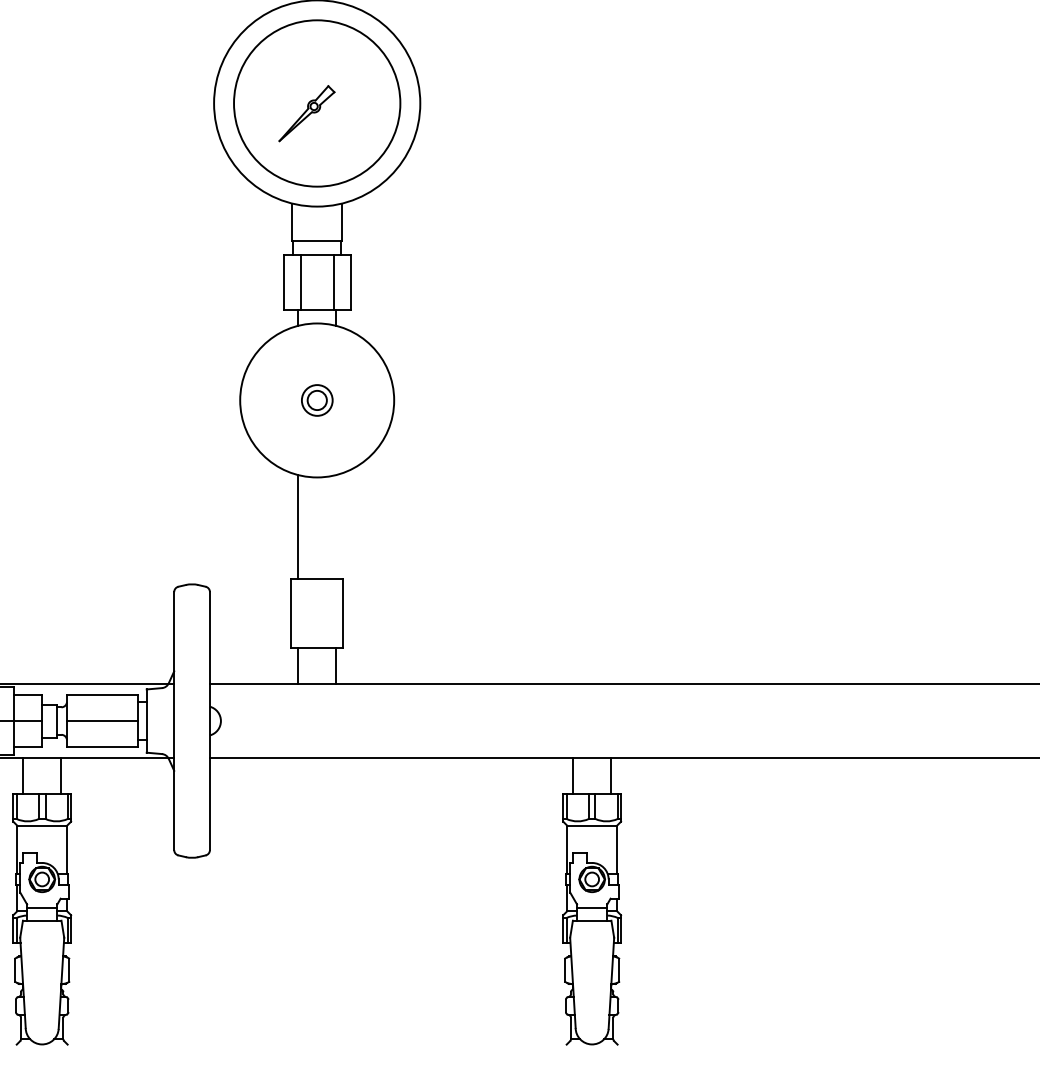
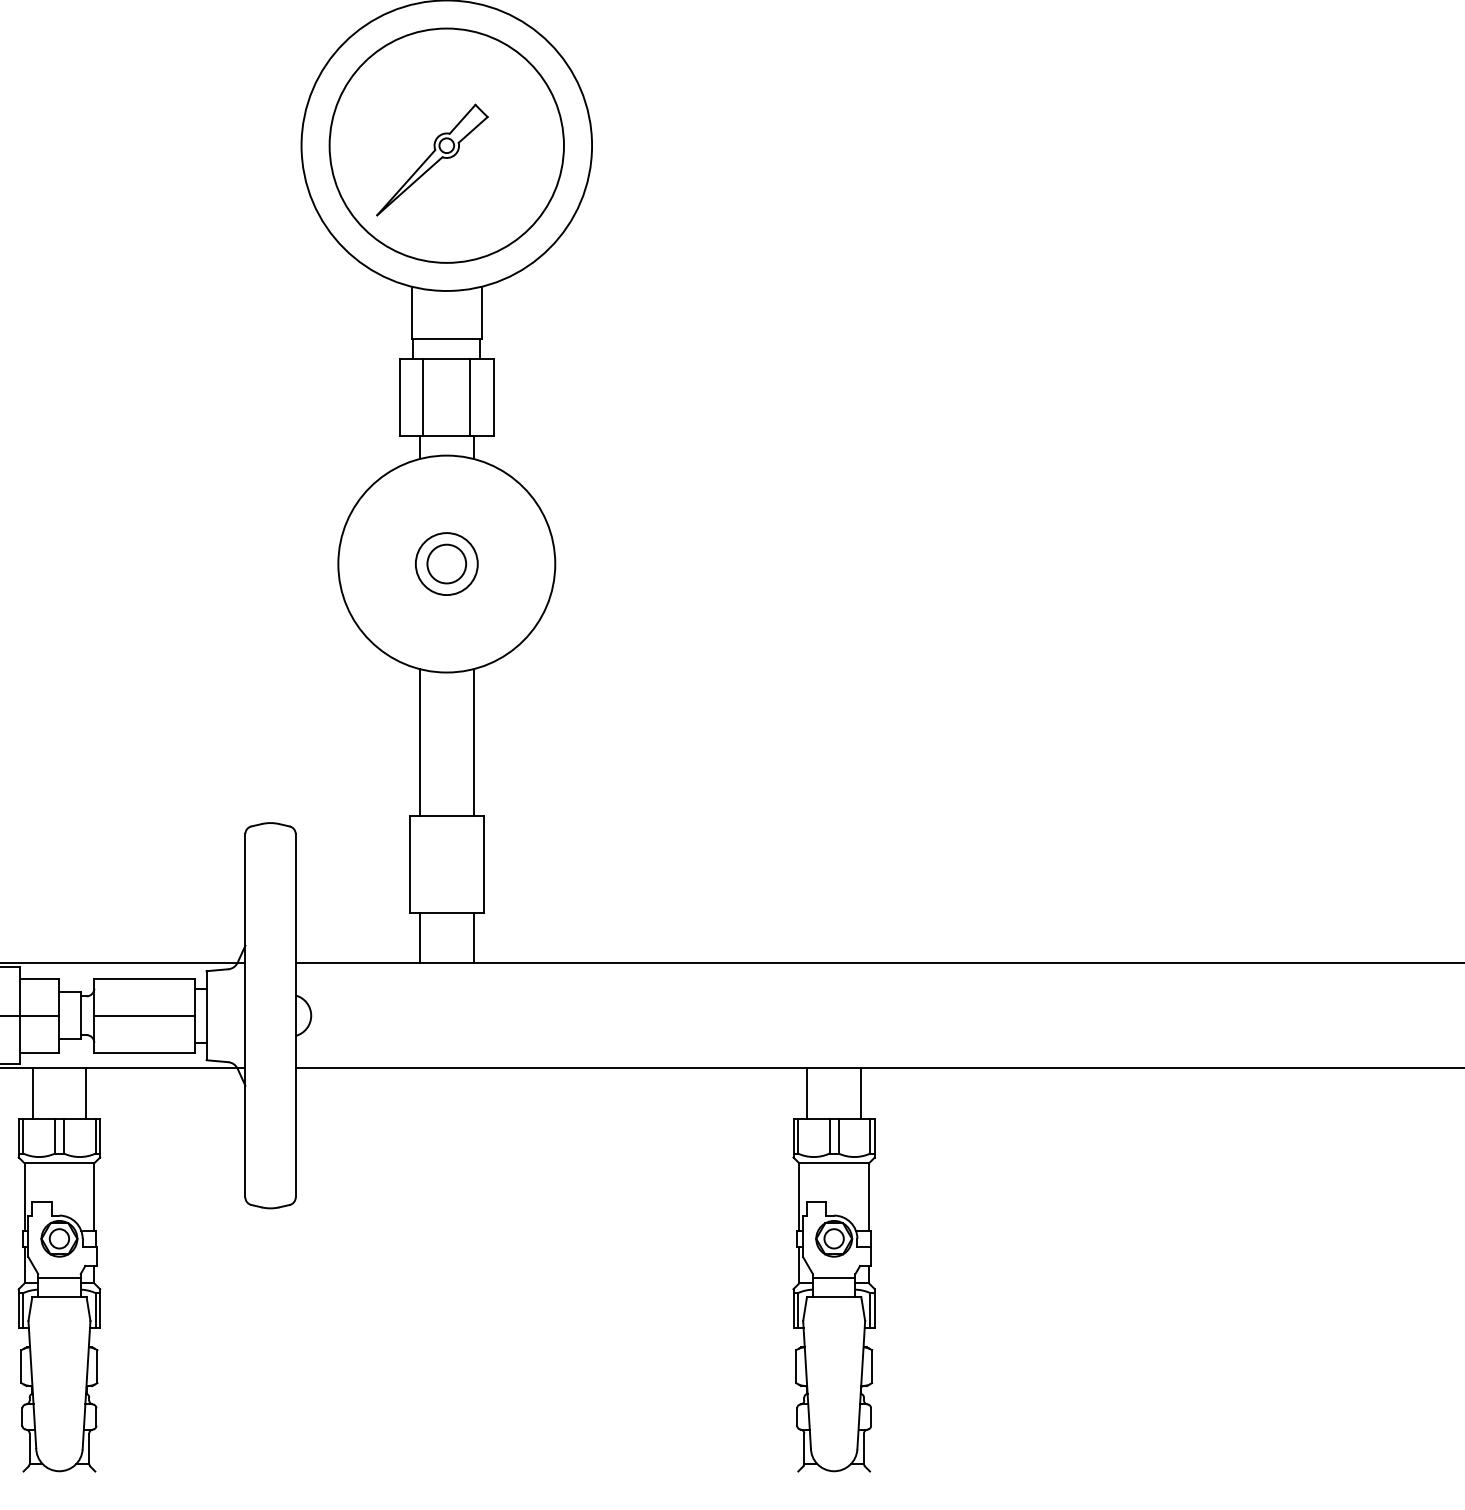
part: (306, 113) -> (431, 159), size x1.43
part: (317, 400) -> (447, 564), size x1.43
line: (336, 527) -> (474, 743), added

